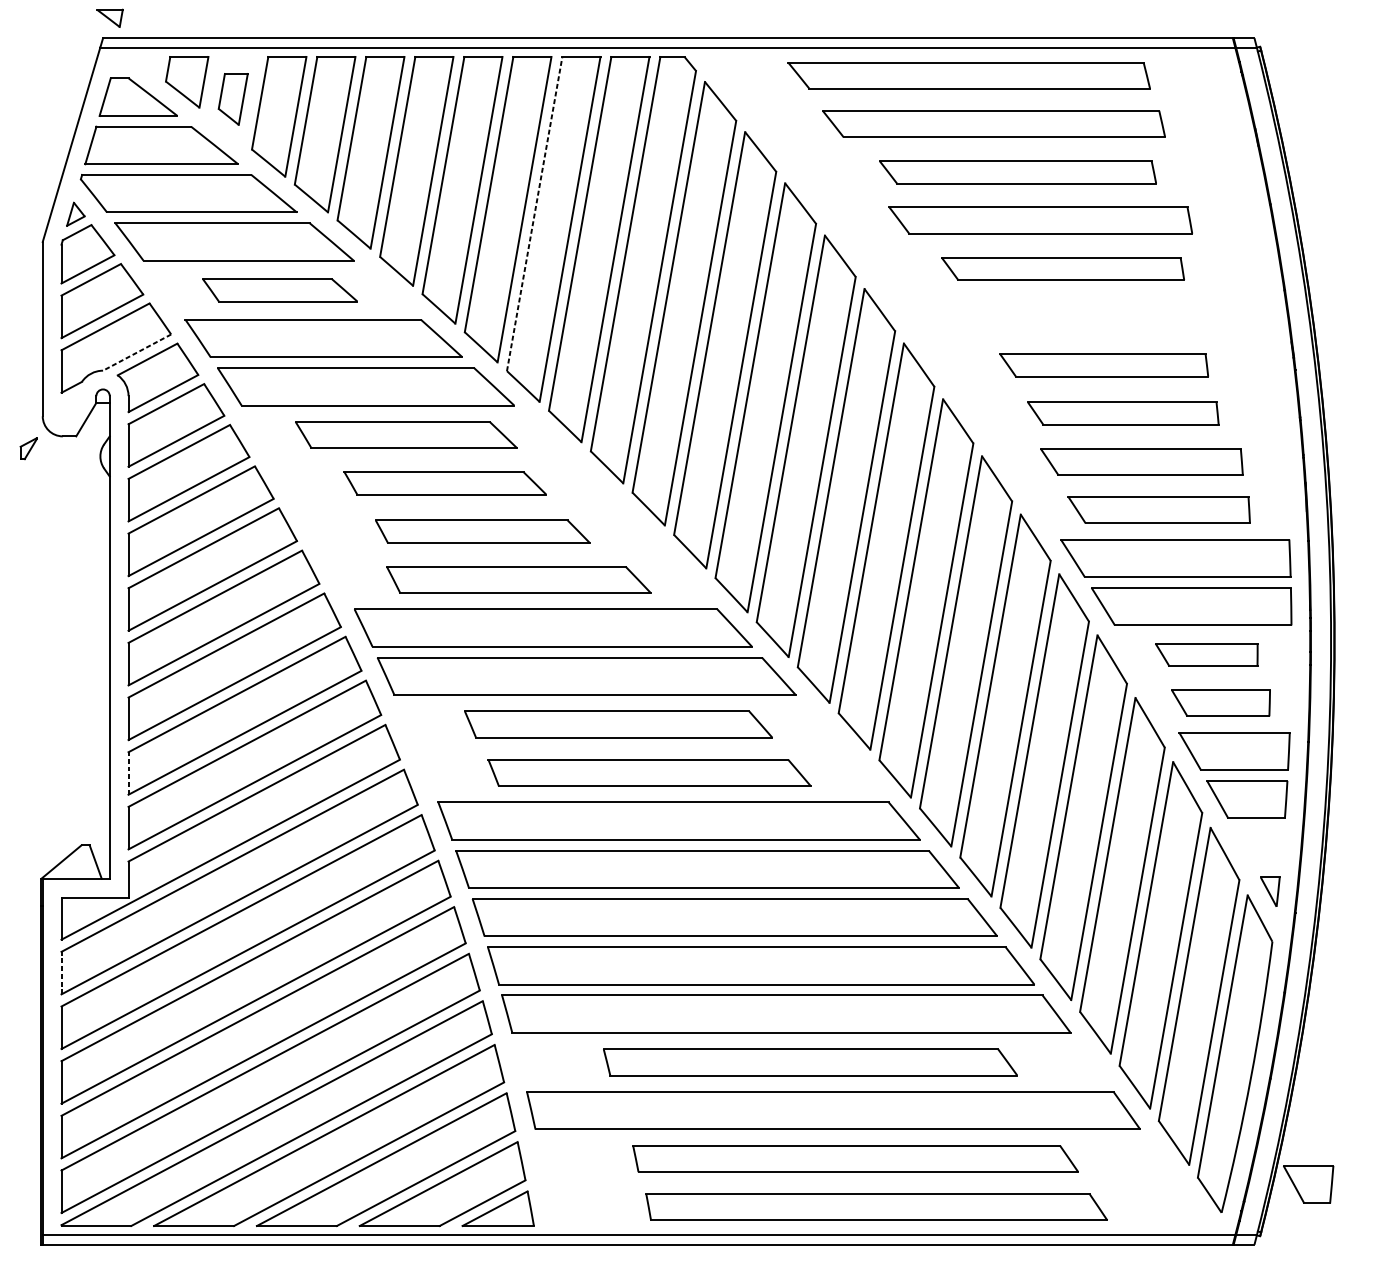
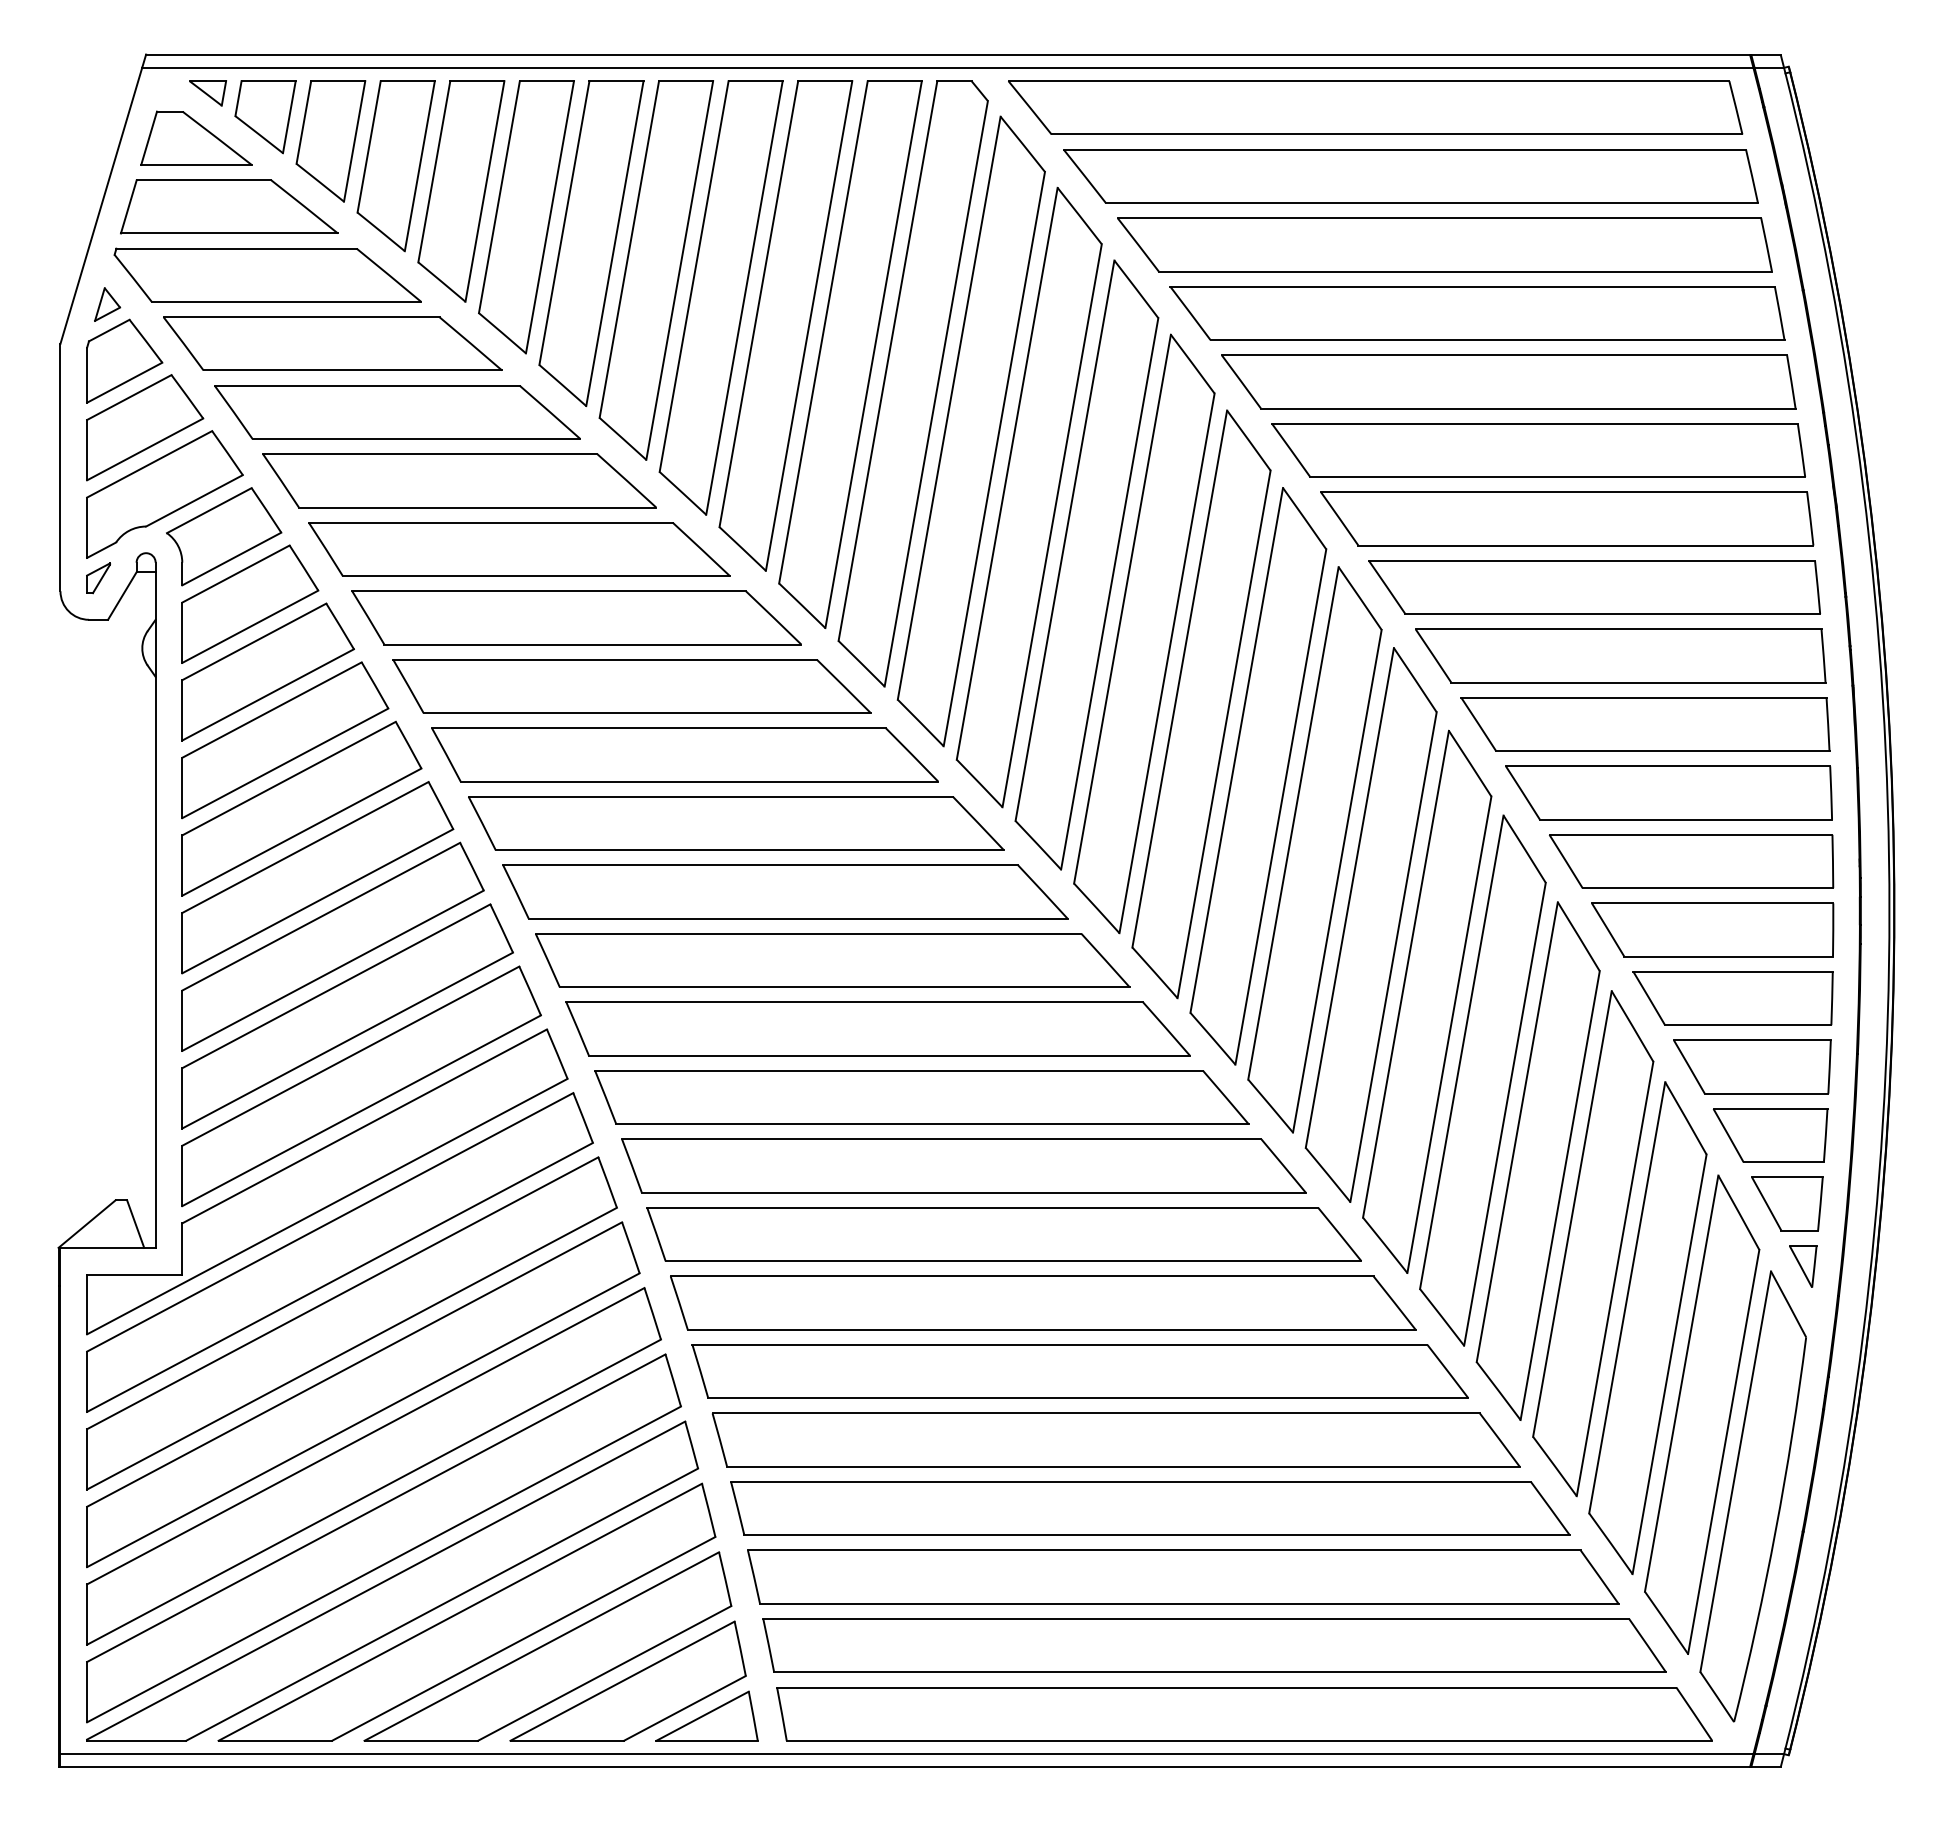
part: (109, 18) -> (207, 93), moved
part: (969, 75) -> (1375, 107), size x1.43
part: (232, 99) -> (330, 141), size x1.67
part: (993, 124) -> (1410, 176), size x1.43
part: (1017, 172) -> (1444, 244), size x1.67
line: (534, 213) -> (758, 303), dashed -> solid
part: (1040, 220) -> (1477, 313), size x1.43
part: (1062, 268) -> (1508, 381), size x1.67
part: (280, 290) -> (397, 412), size x1.67
part: (1083, 317) -> (1538, 450), added
line: (137, 352) -> (194, 500), dashed -> solid
part: (1104, 365) -> (1567, 518), size x1.67
part: (1123, 413) -> (1594, 587), size x1.67
part: (406, 434) -> (576, 617), size x1.43
part: (28, 448) -> (98, 578), moved
part: (1141, 461) -> (1620, 655), size x1.43
part: (444, 483) -> (631, 686), size x1.67
part: (1159, 510) -> (1645, 724), size x1.43
part: (482, 531) -> (684, 754), size x1.67
part: (518, 579) -> (736, 823), size x1.43
part: (1206, 654) -> (1712, 929), size x1.67
part: (1220, 703) -> (1732, 998), size x1.43
part: (618, 724) -> (877, 1028), size x1.43
line: (128, 772) -> (182, 1097), dashed -> solid
part: (649, 772) -> (921, 1097), size x1.43
line: (61, 972) -> (87, 1381), dashed -> solid
part: (810, 1062) -> (1150, 1508), size x1.43
part: (855, 1158) -> (1214, 1645), size x1.43
part: (1308, 1184) -> (1787, 1203), moved
part: (876, 1207) -> (1244, 1714), size x1.43

